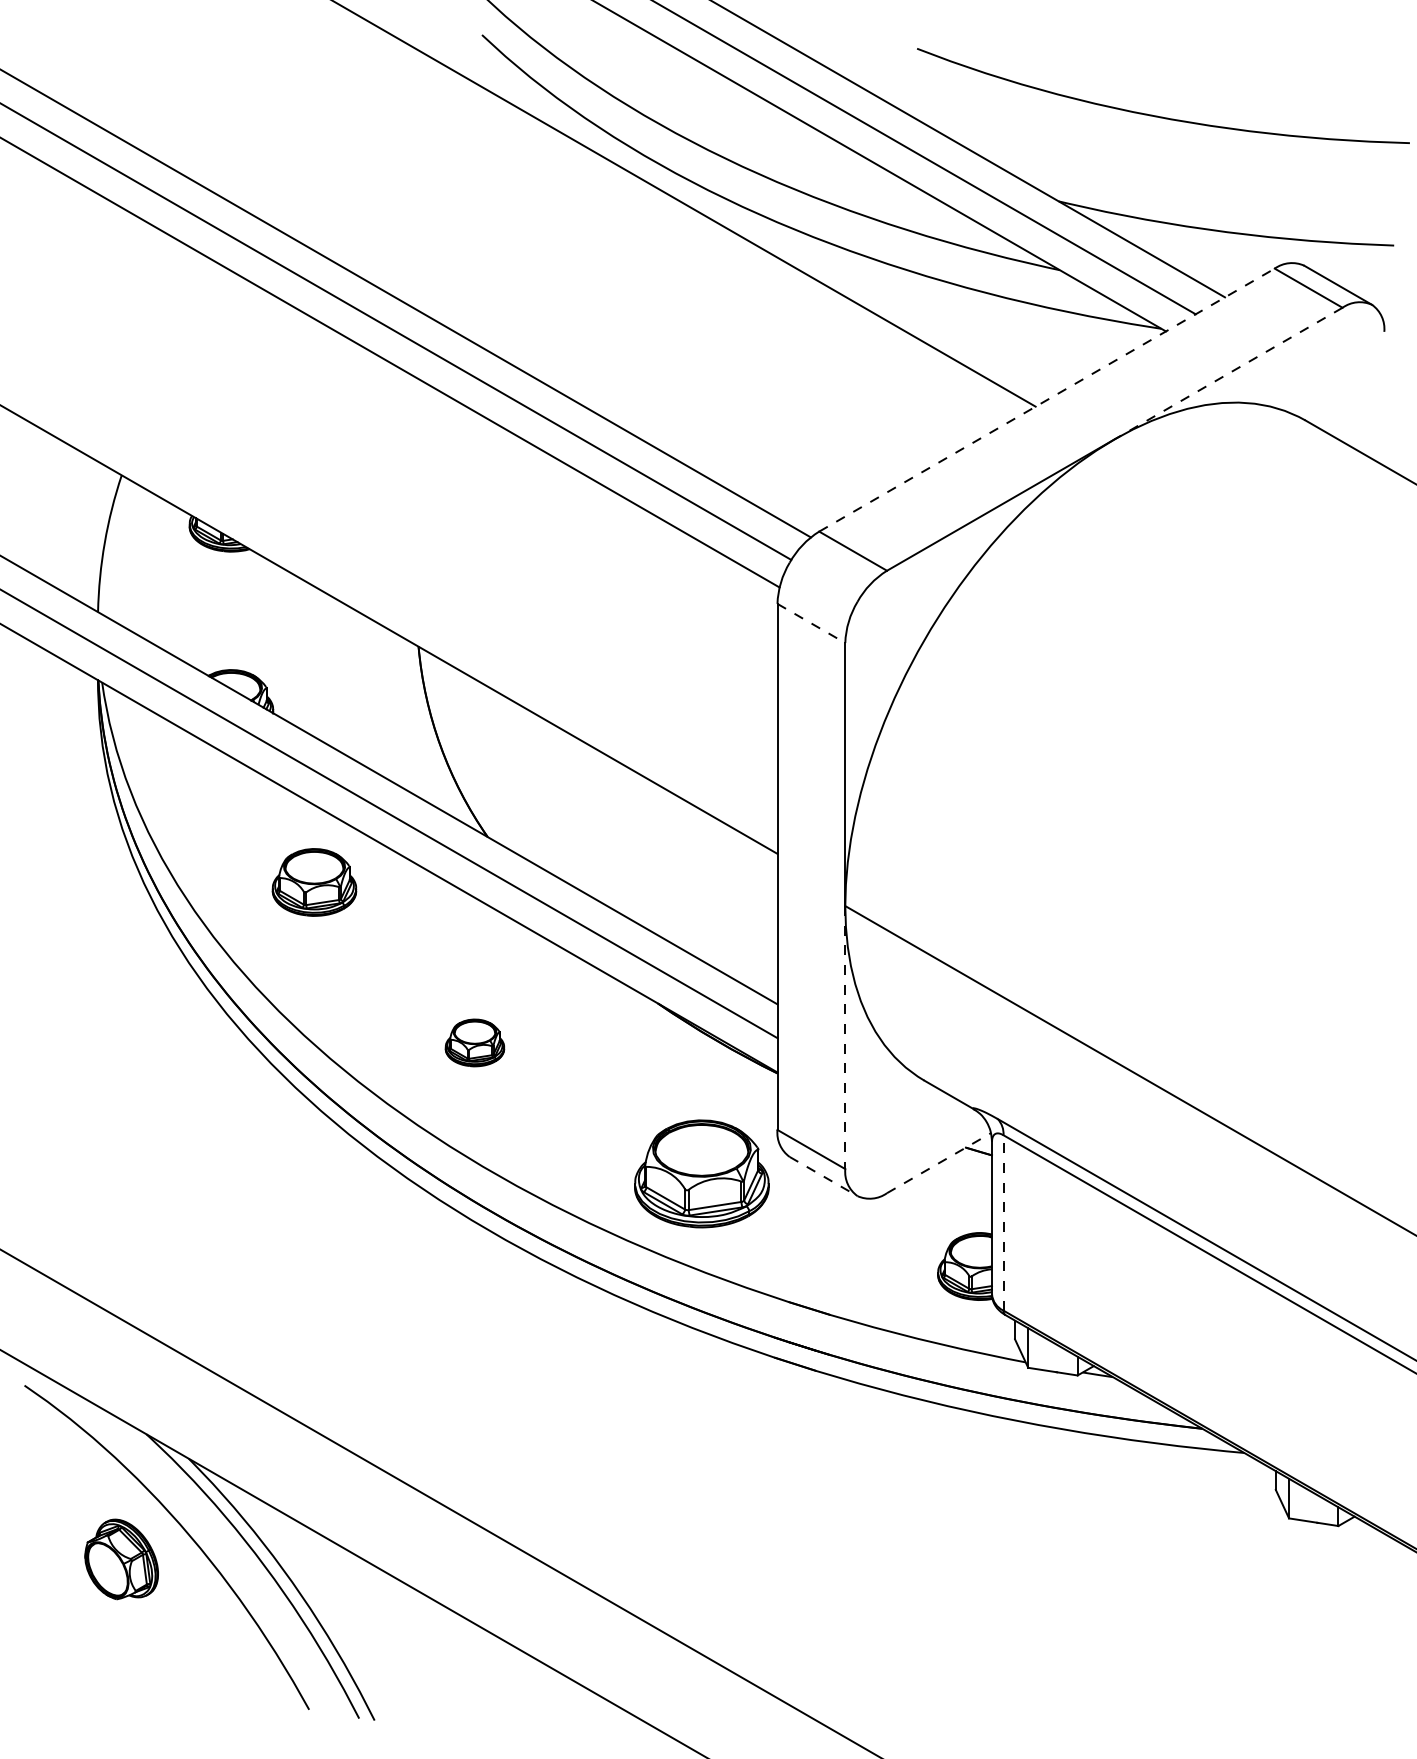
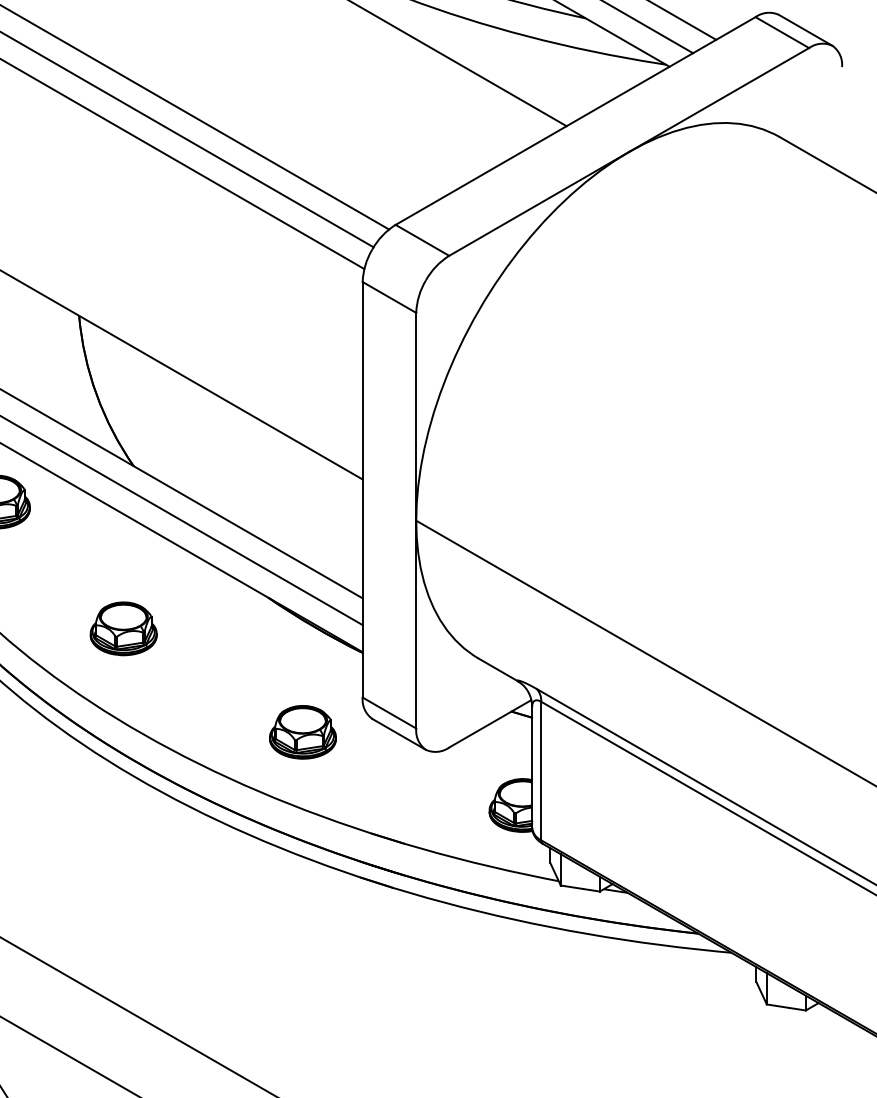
line: (1228, 373) -> (718, 99), dashed -> solid
line: (1047, 399) -> (575, 120), dashed -> solid
line: (811, 623) -> (389, 297), dashed -> solid
line: (845, 1037) -> (416, 624), dashed -> solid
part: (474, 1042) -> (123, 628), size x1.43
line: (938, 1163) -> (489, 724), dashed -> solid
part: (701, 1173) -> (302, 731), size x0.62
line: (824, 1176) -> (399, 734), dashed -> solid
line: (1003, 1222) -> (541, 770), dashed -> solid

